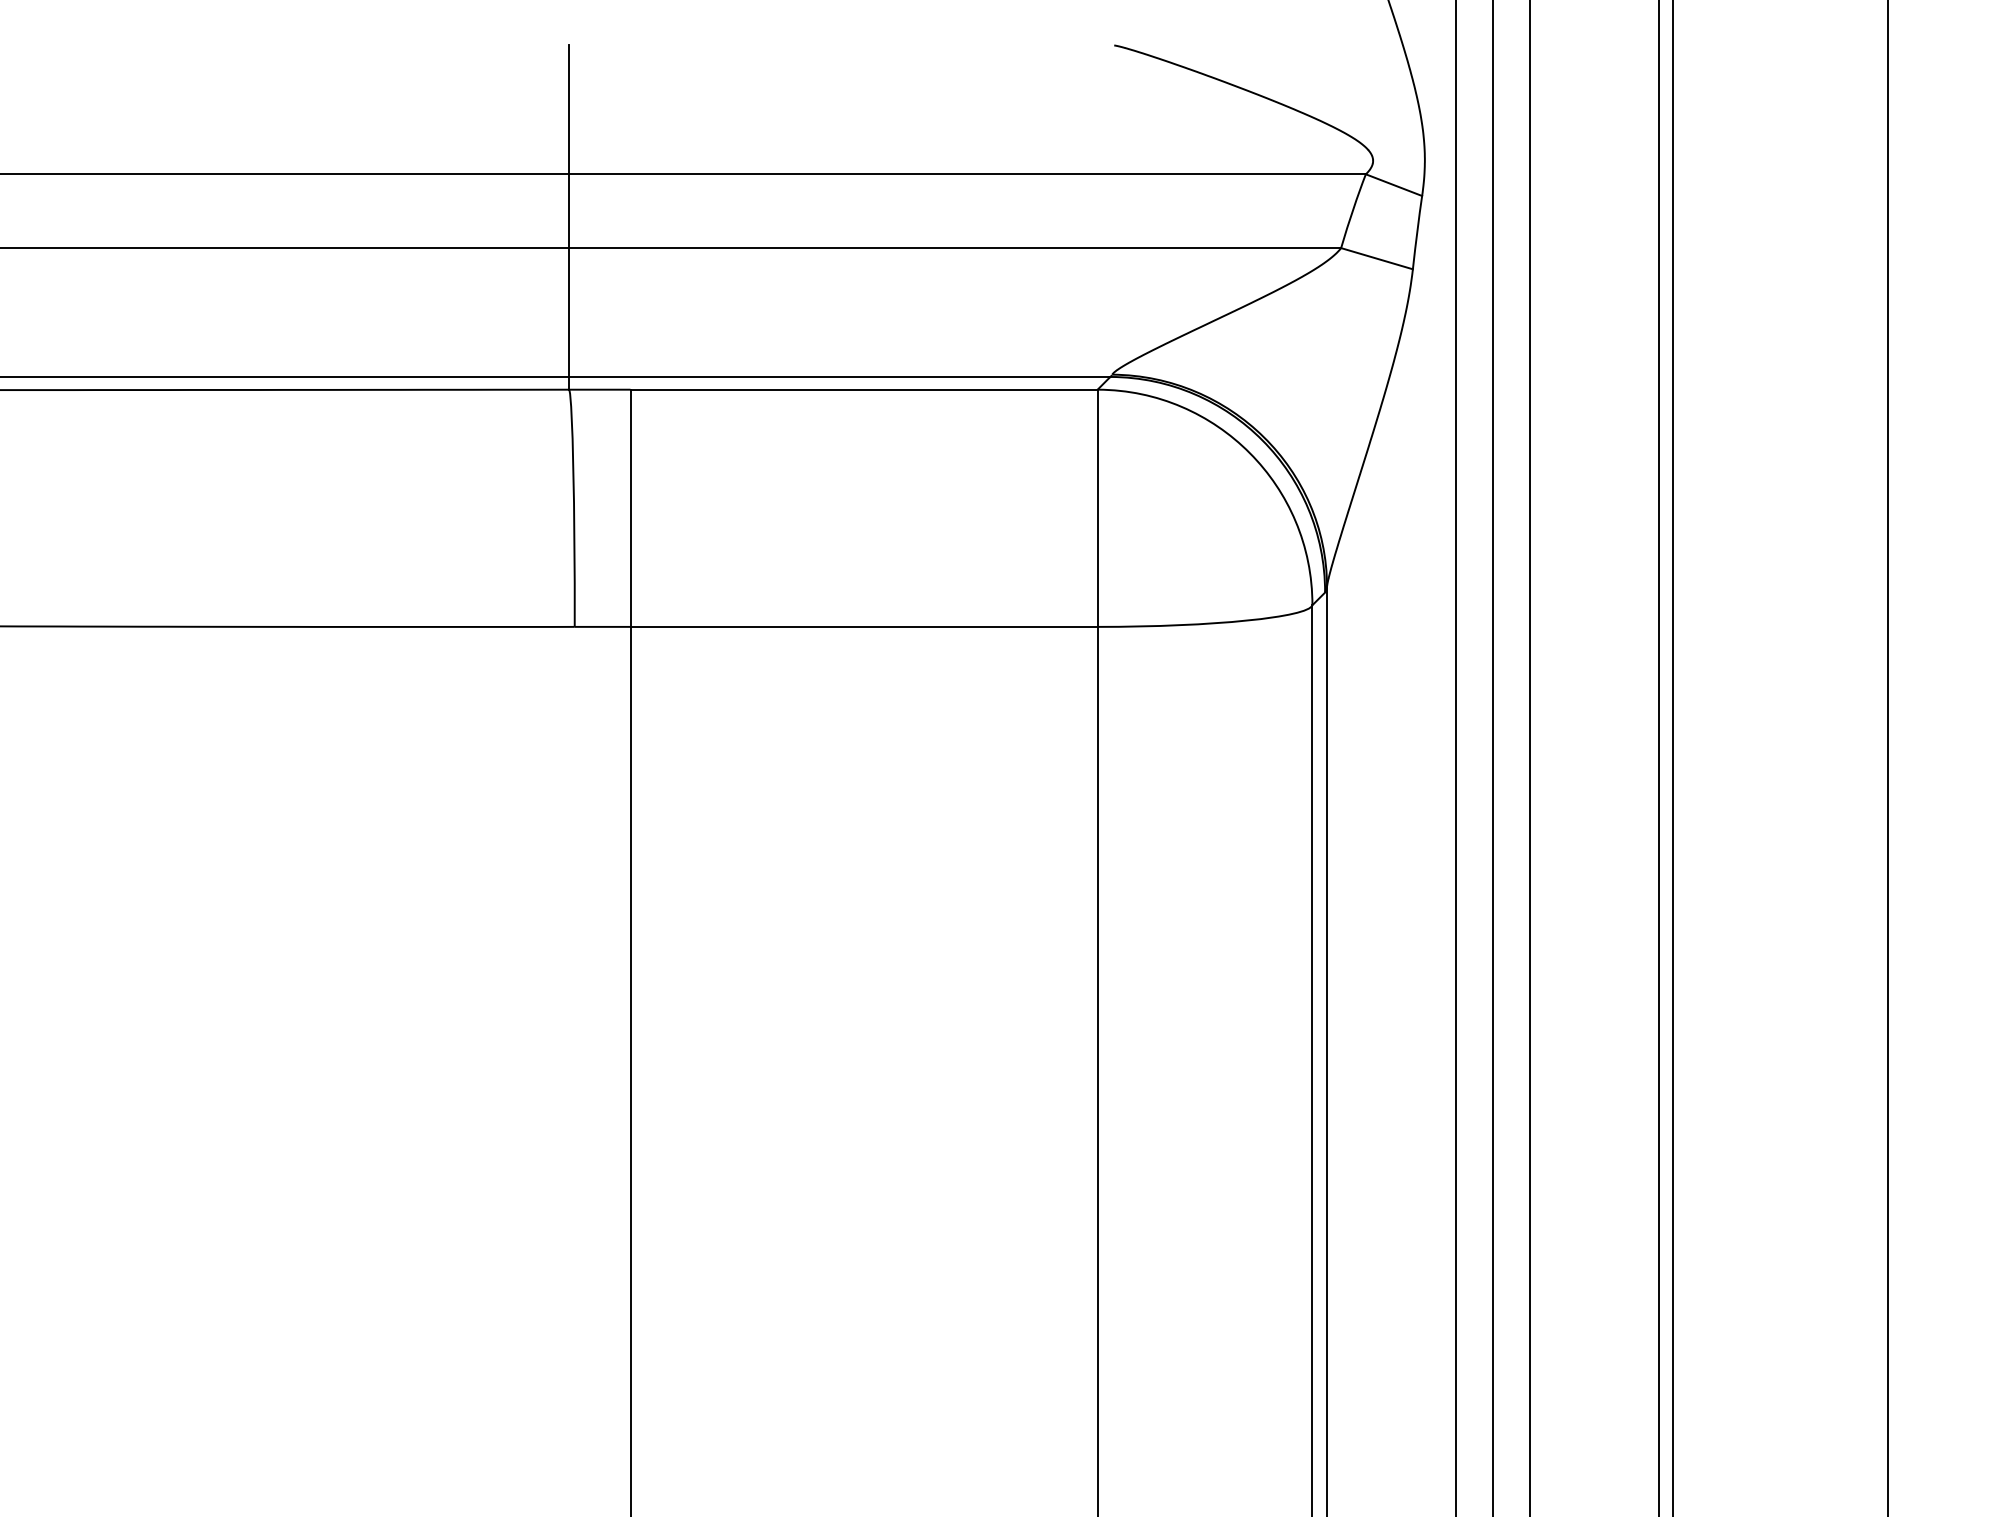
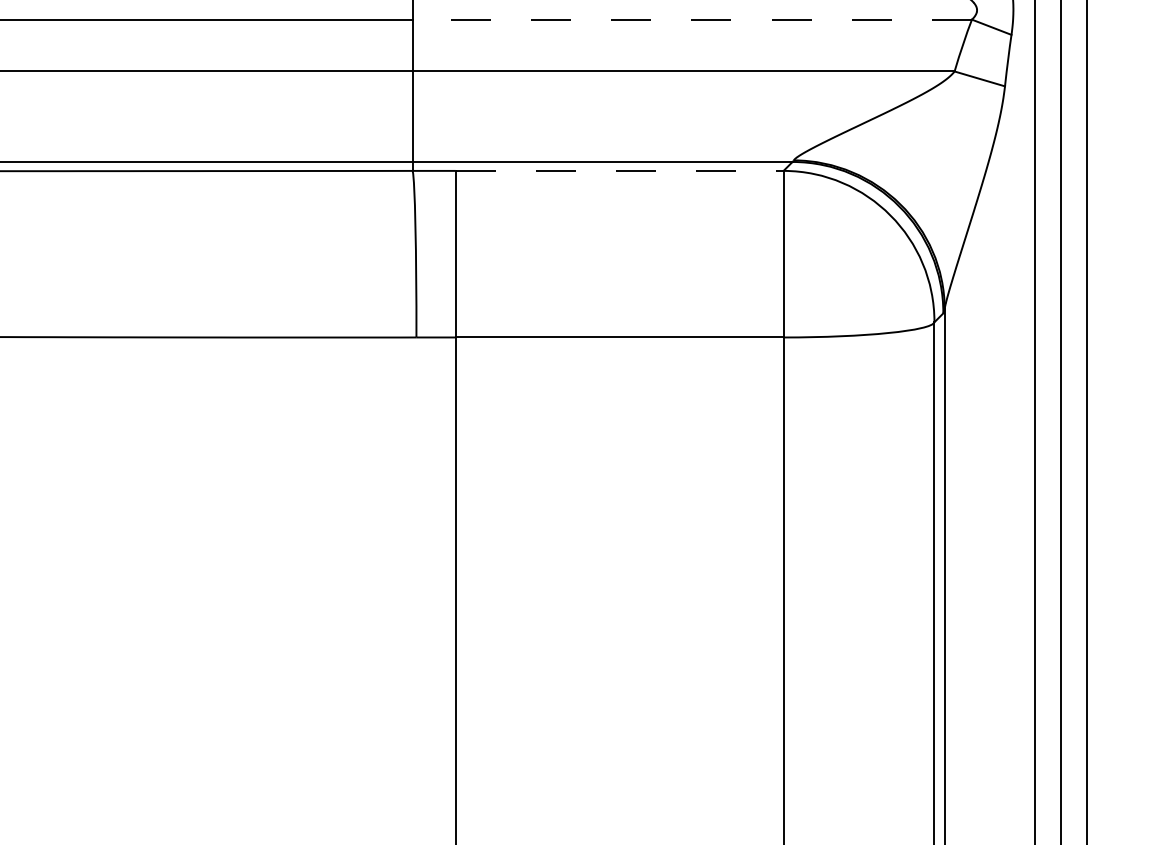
line: (967, 174) -> (692, 19), solid -> dashed
line: (864, 389) -> (619, 170), solid -> dashed

